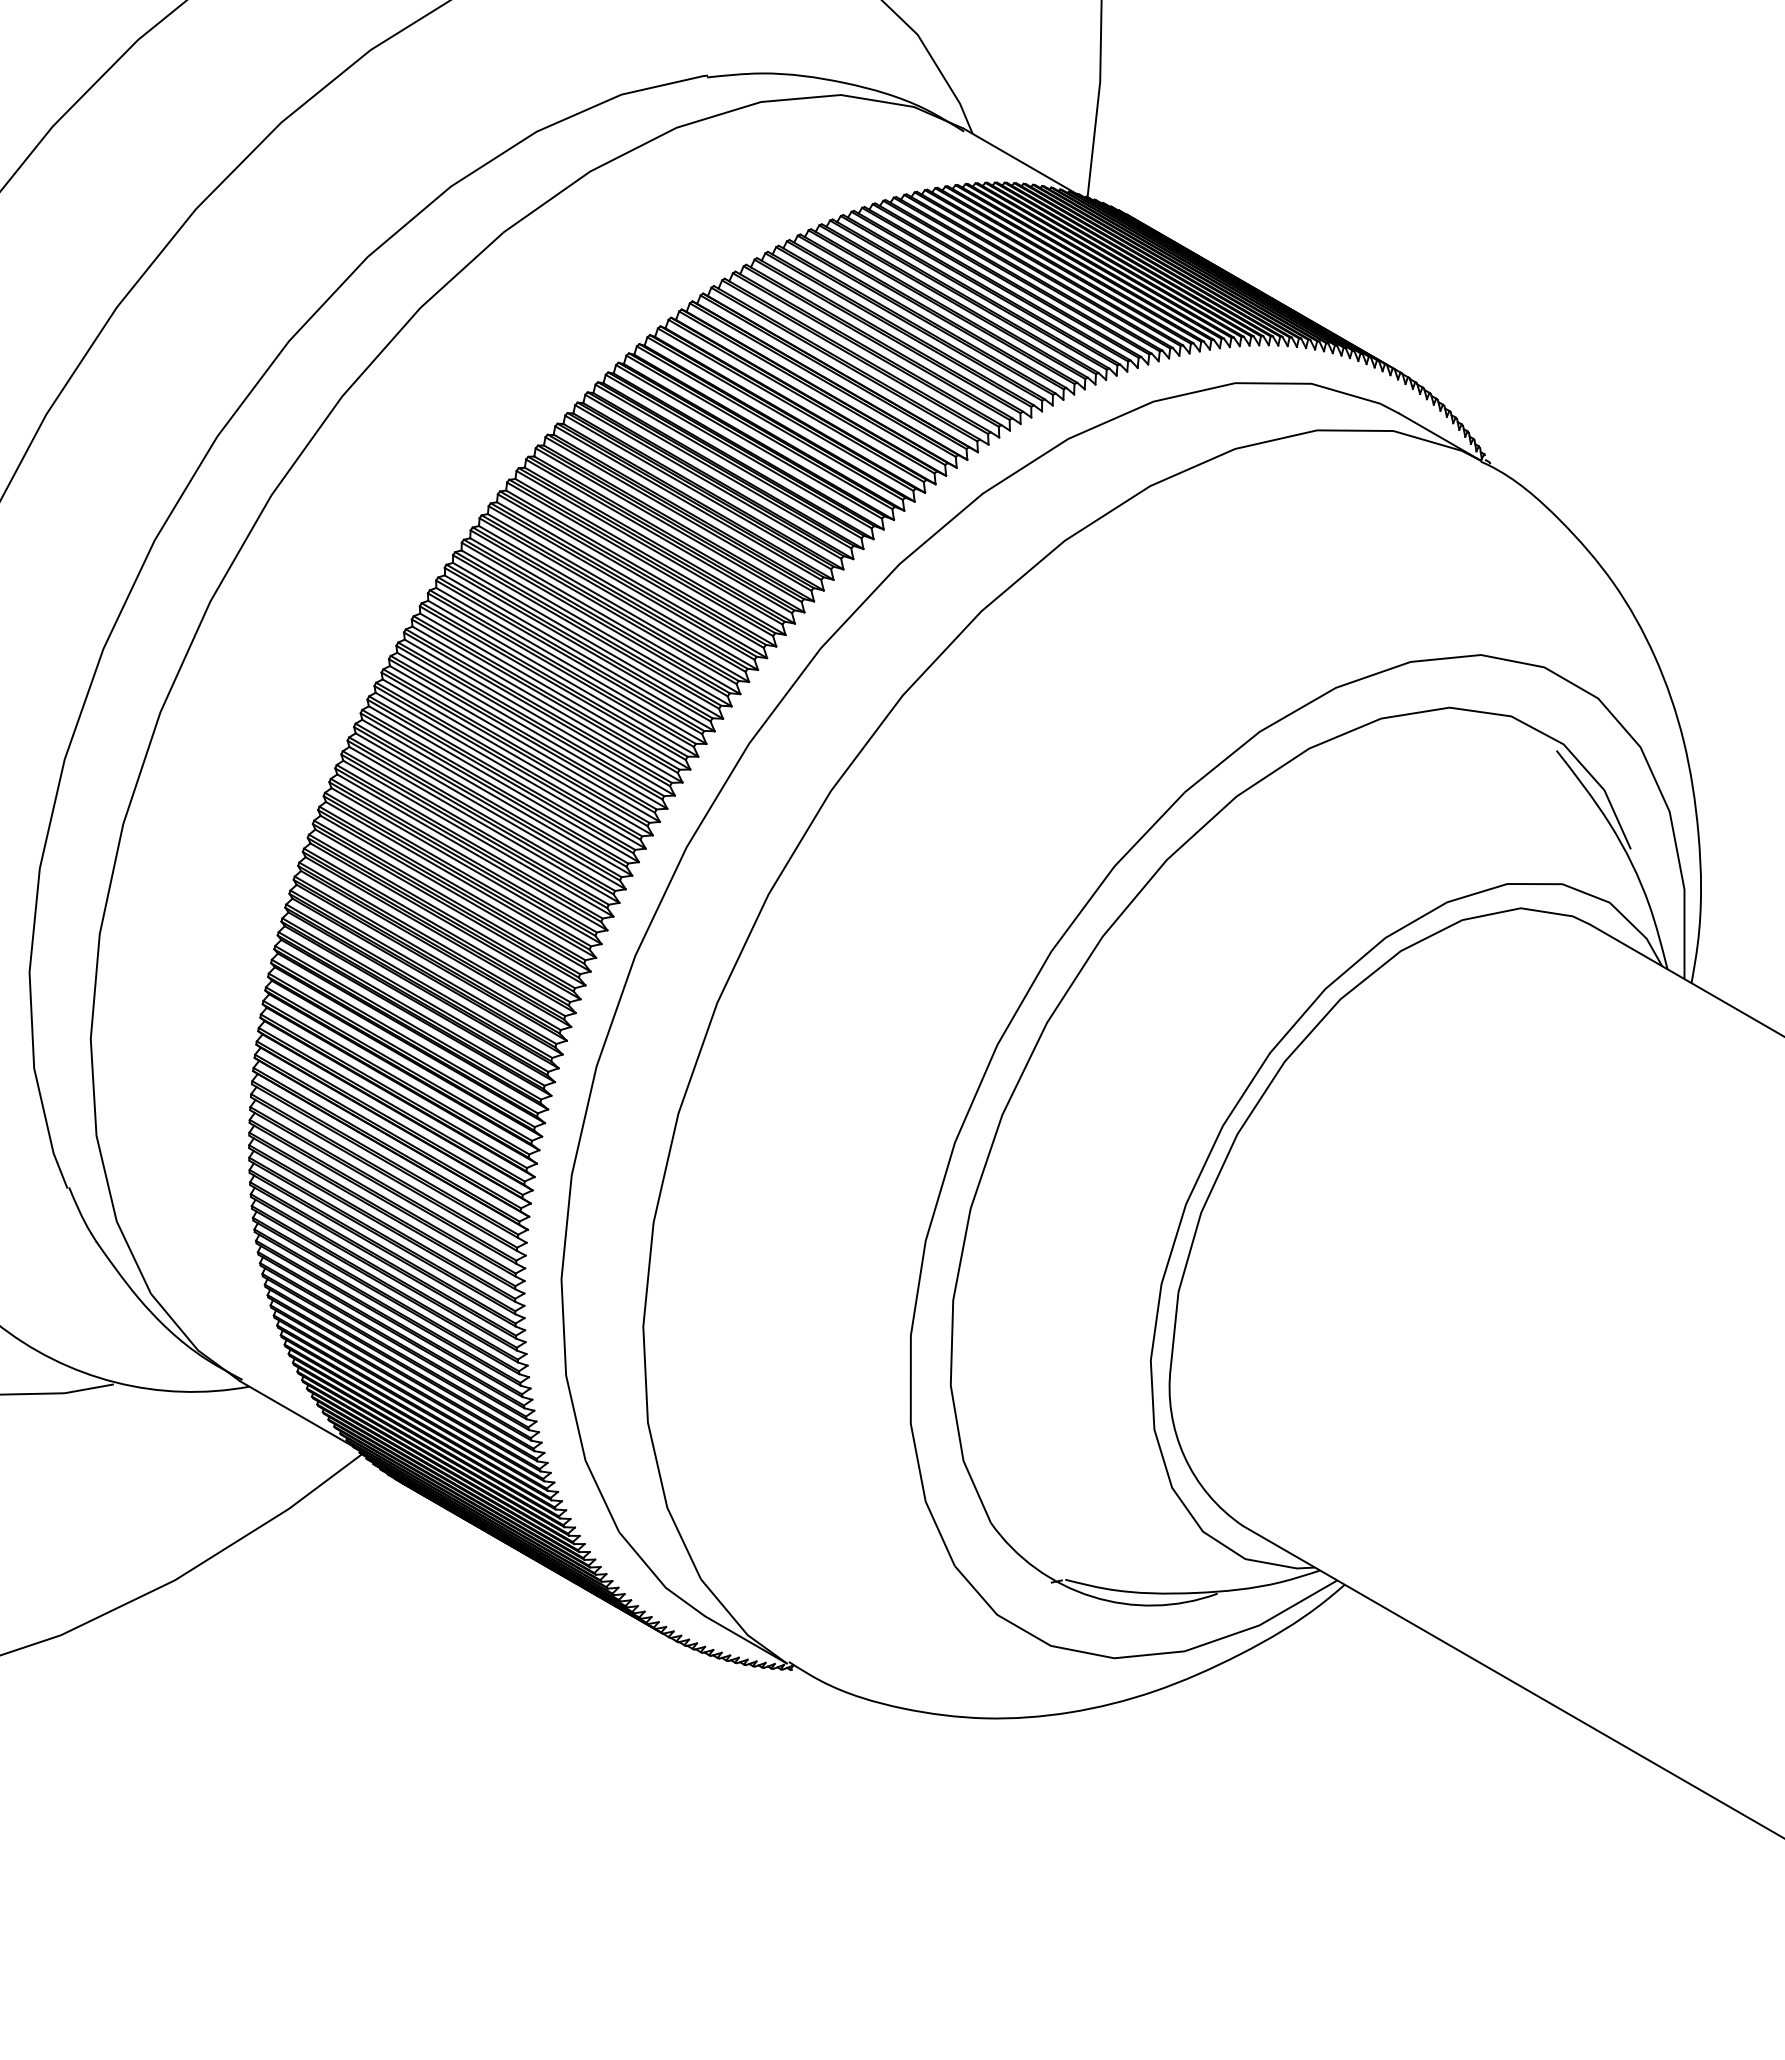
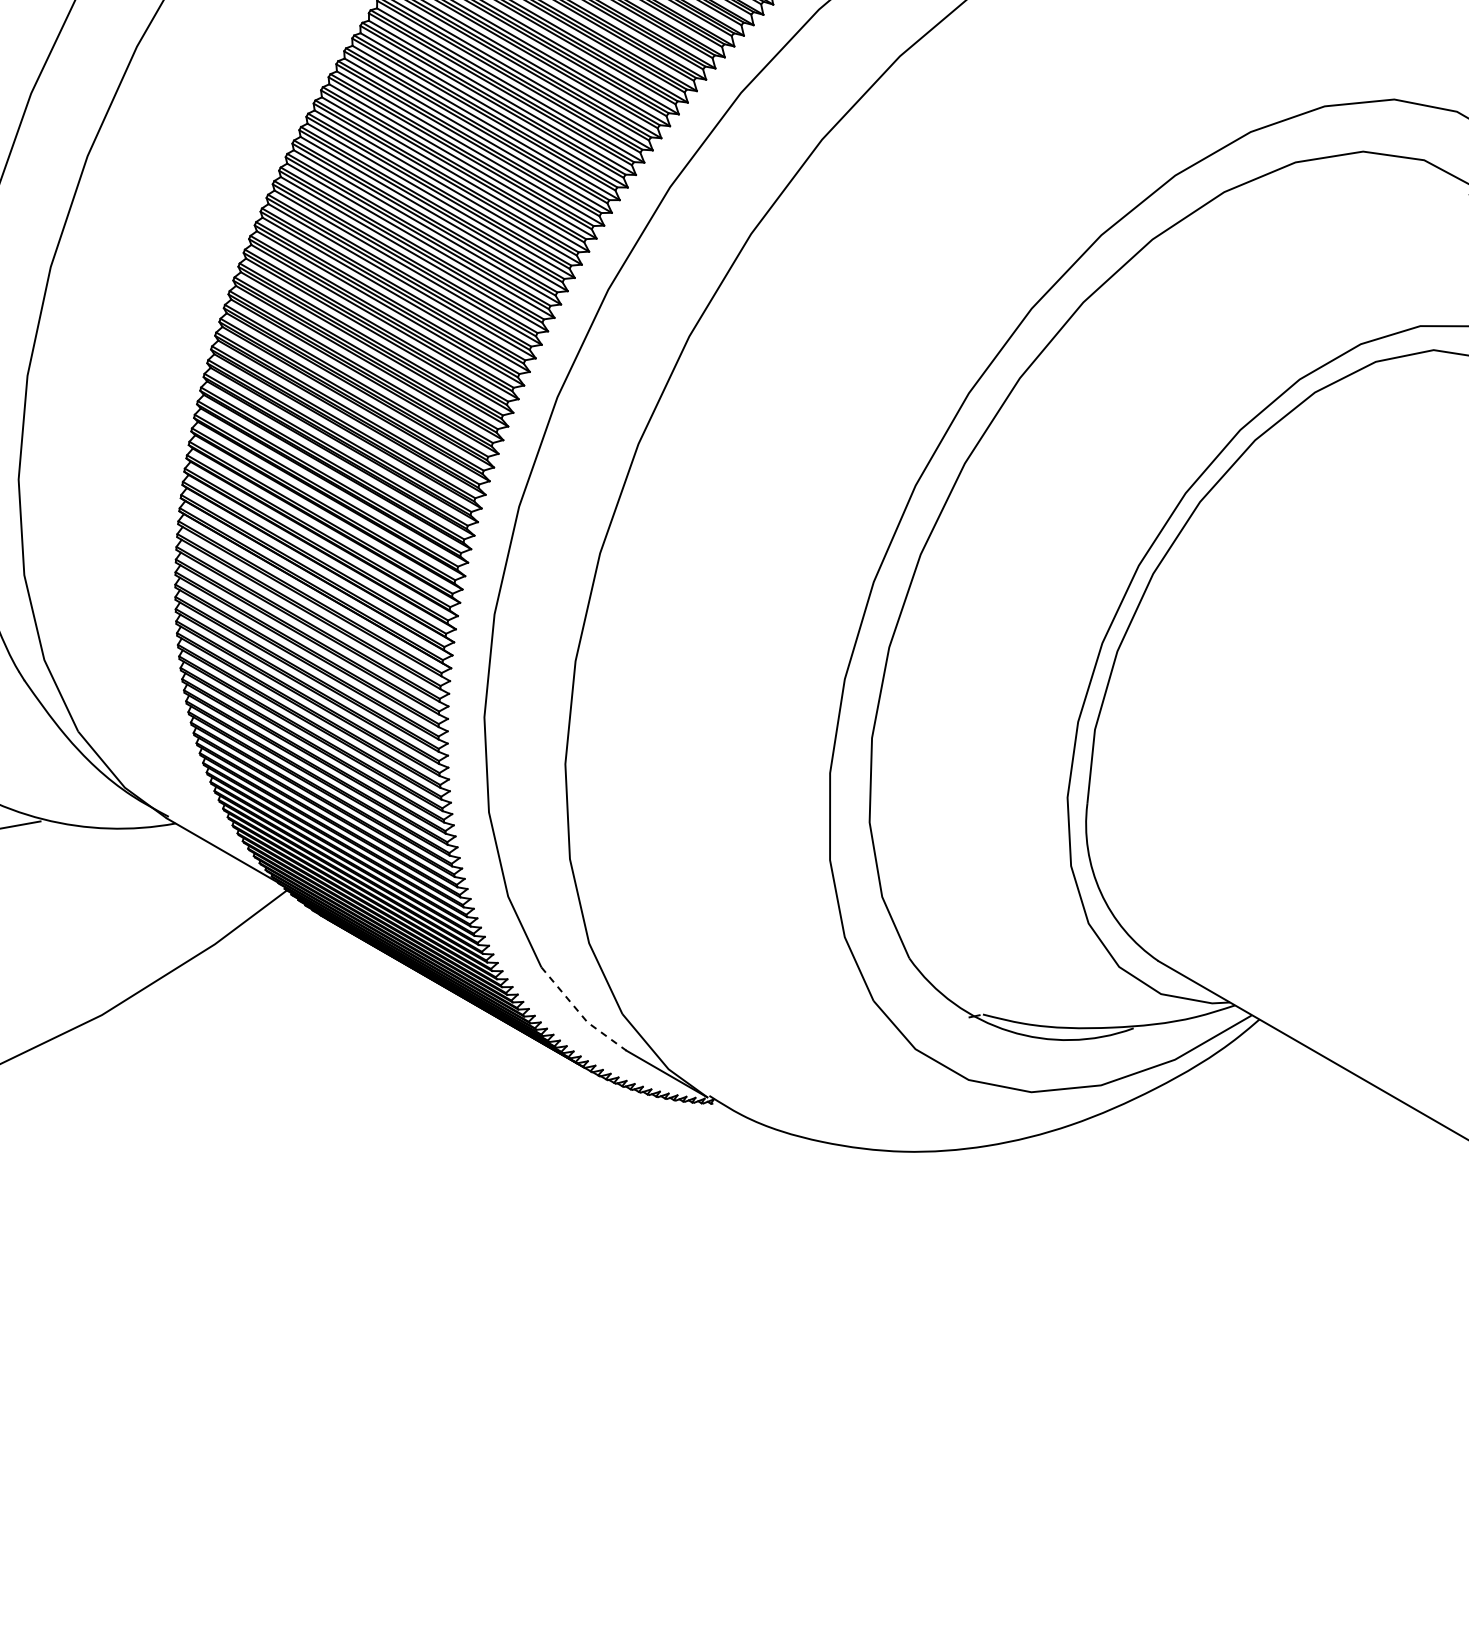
line: (658, 1579) -> (580, 1014), solid -> dashed

